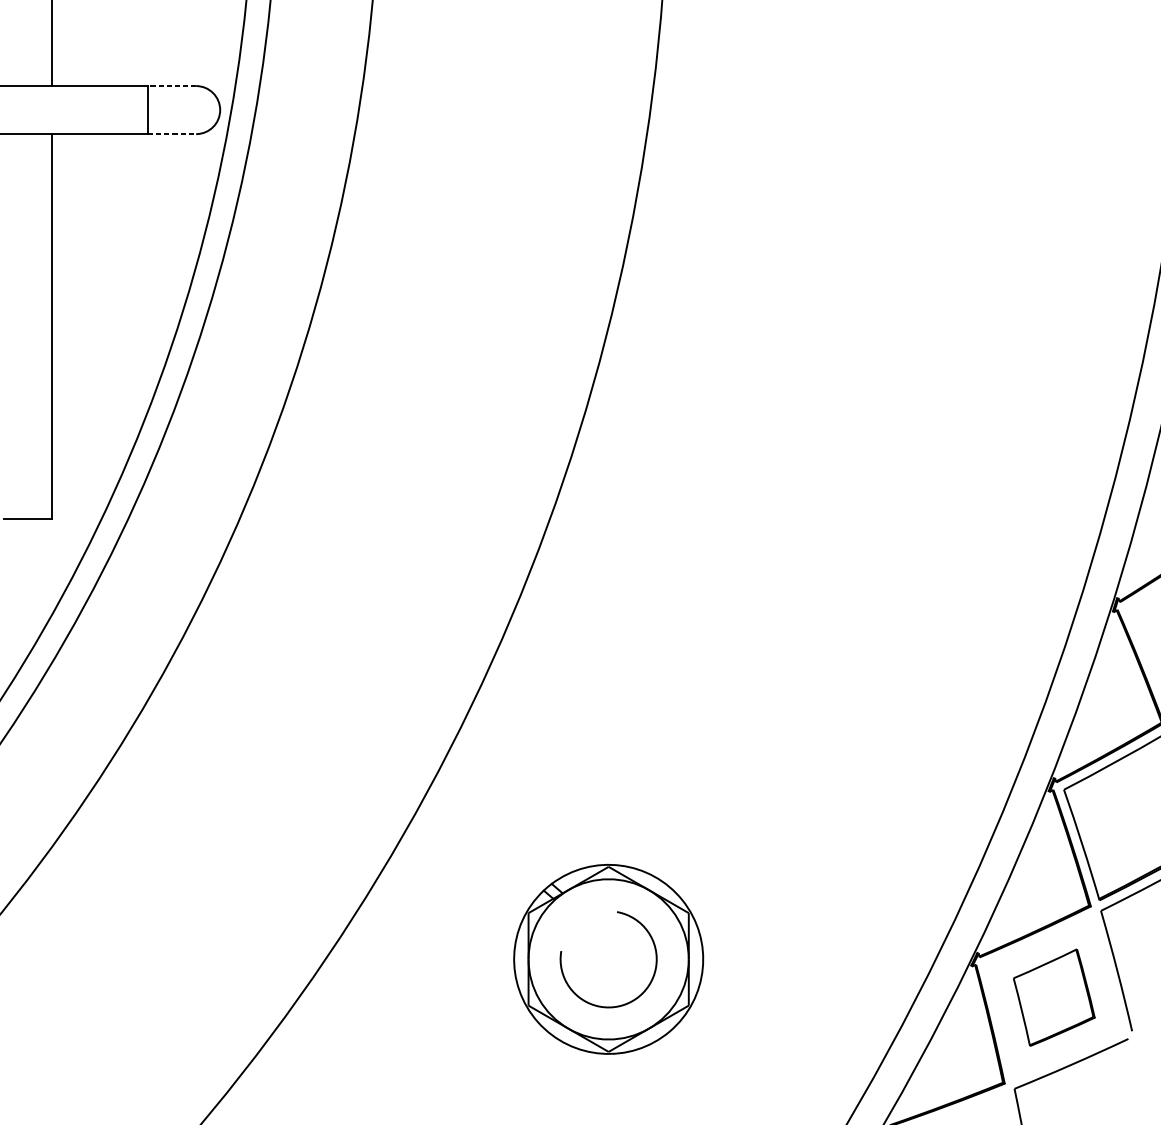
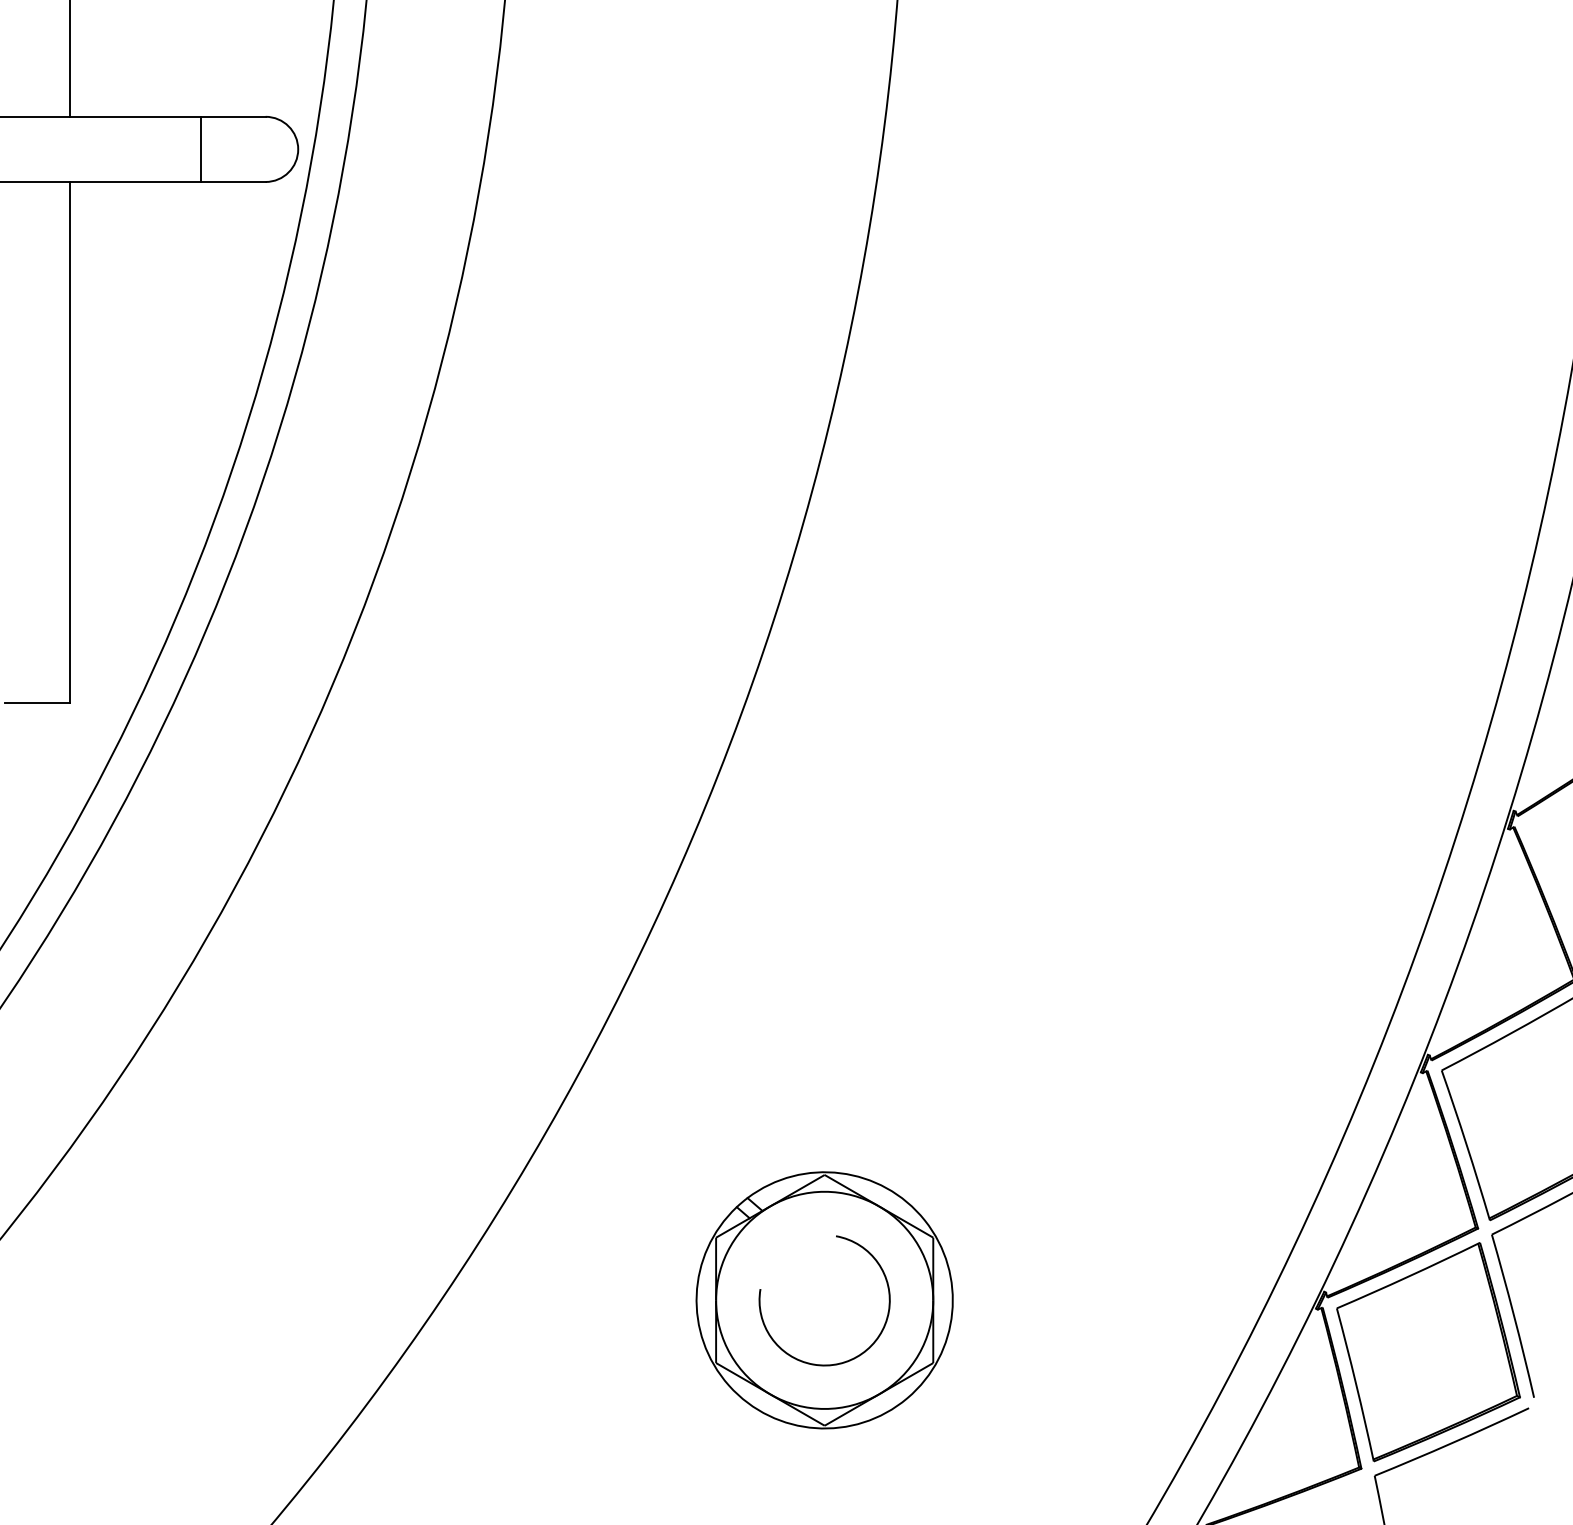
line: (172, 85) -> (233, 116), dashed -> solid
line: (172, 133) -> (233, 181), dashed -> solid
part: (1054, 997) -> (1428, 1352), size x1.67

